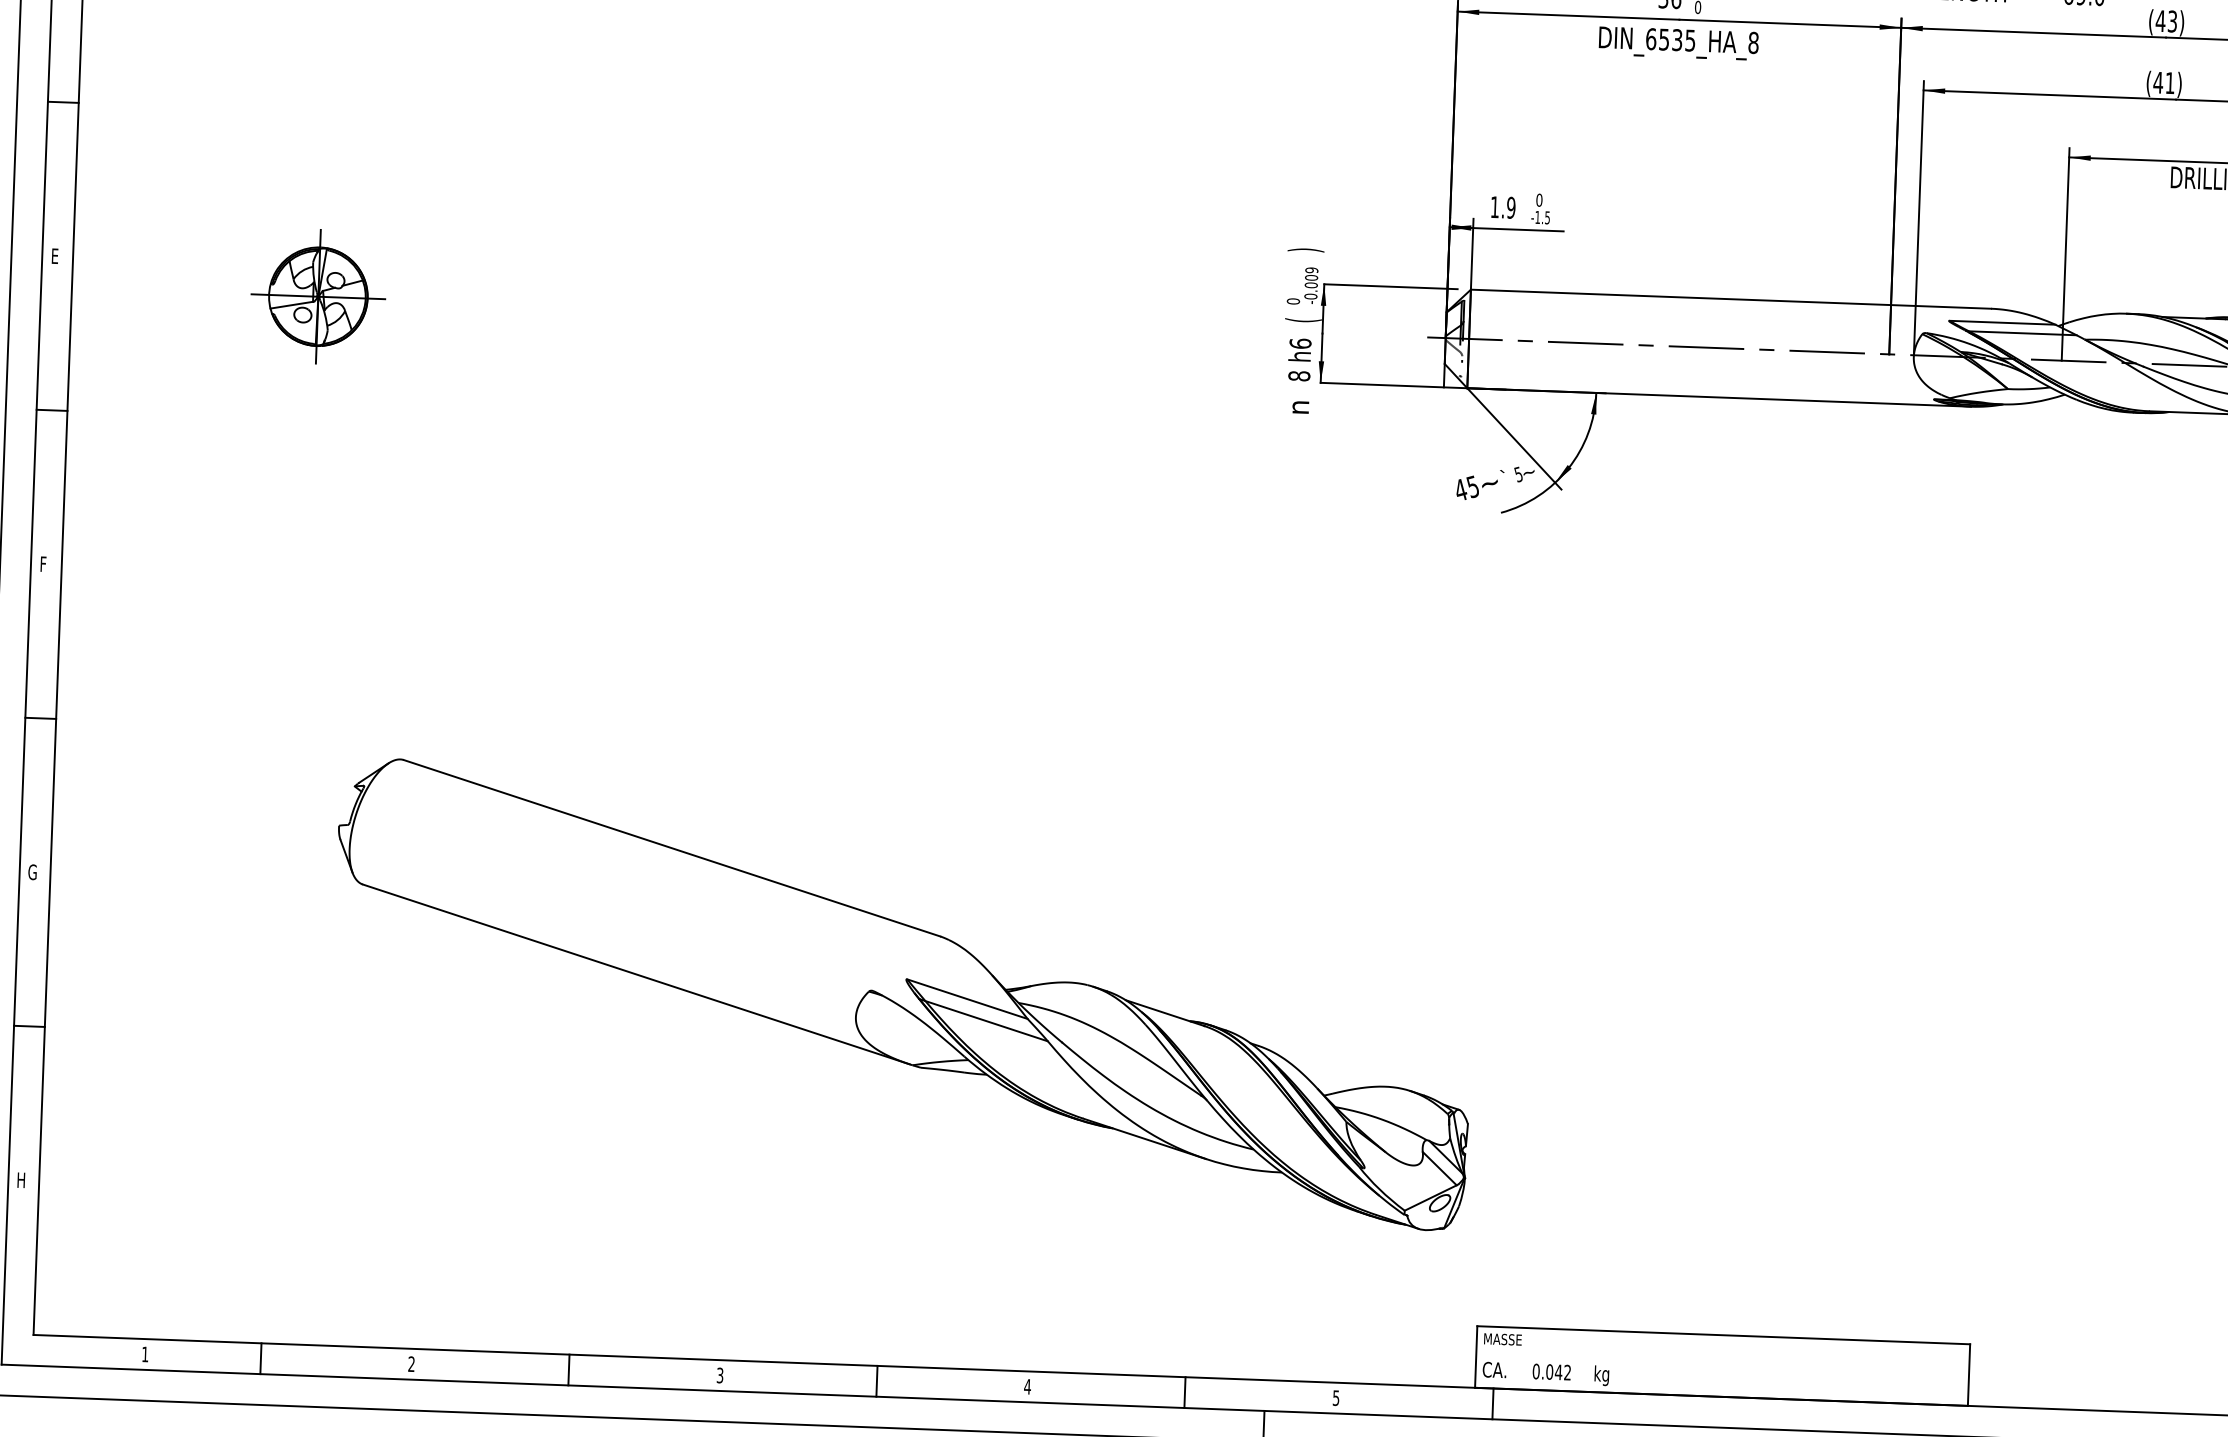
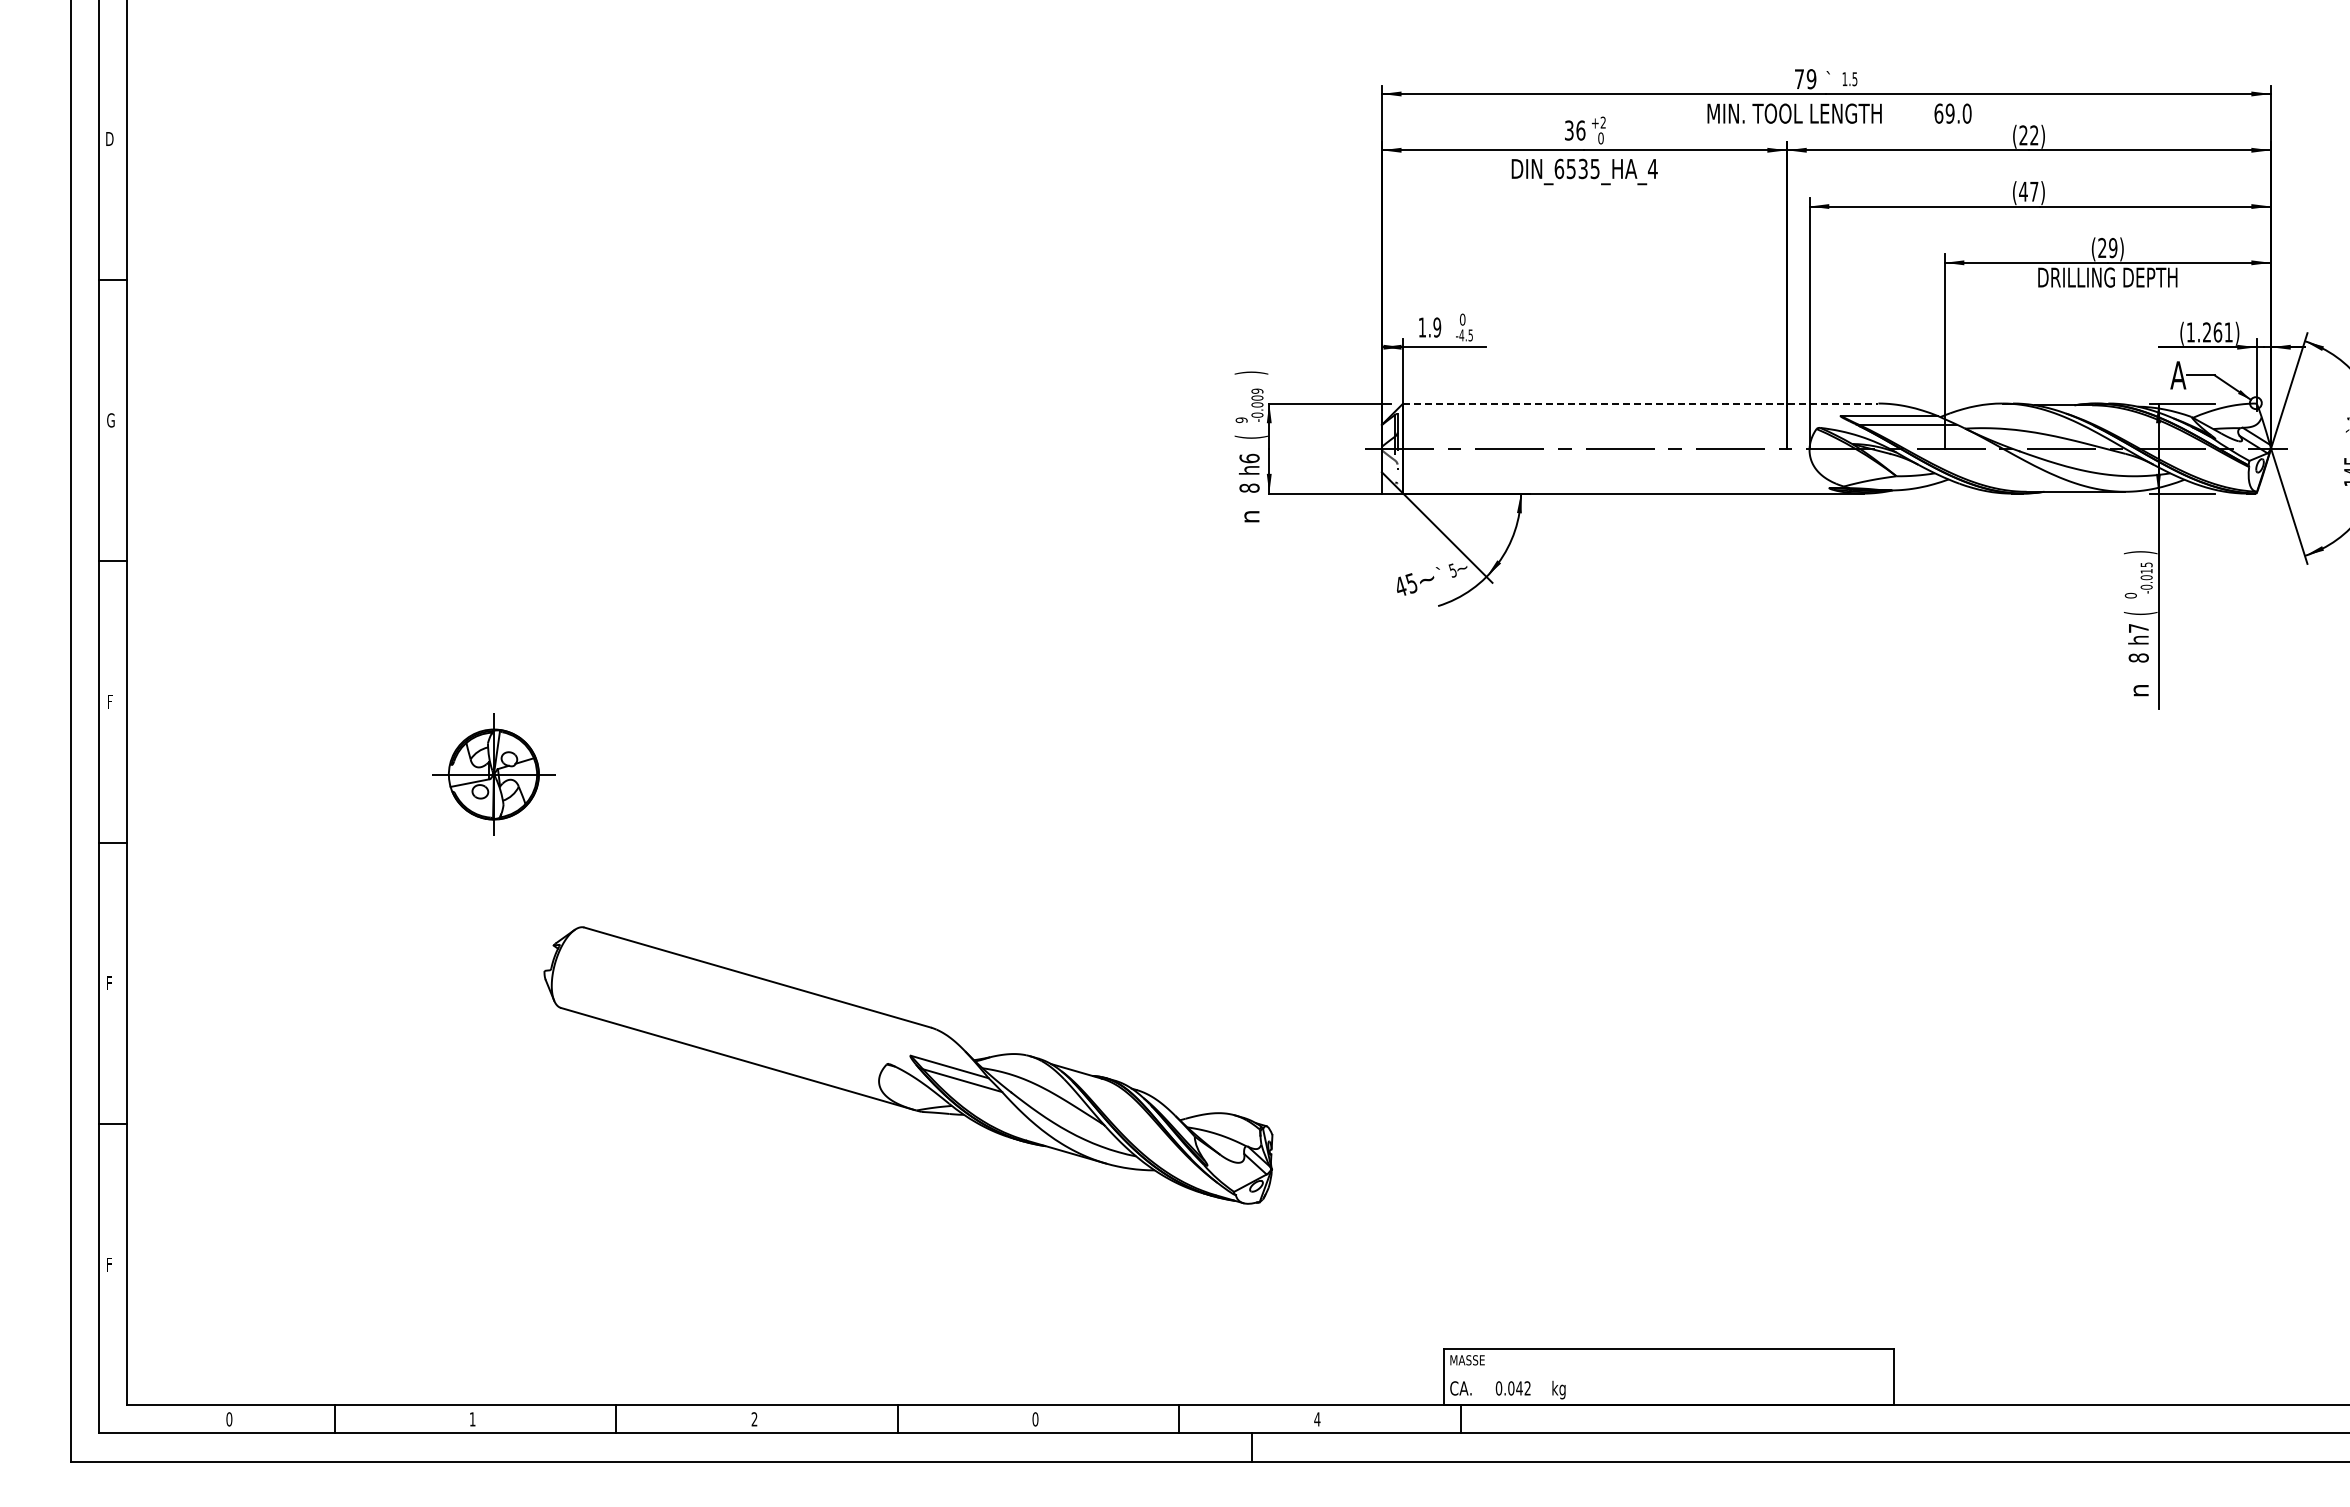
text: (2166, 21) -> (2028, 135), (43) -> (22)
text: (1753, 42) -> (1652, 168), DIN_6535_HA_8 -> DIN_6535_HA_4
text: (2170, 82) -> (2034, 191), (41) -> (47)
text: (1537, 217) -> (1461, 335), -1.5 -> -4.5
text: (55, 256) -> (110, 420), E -> G
part: (317, 296) -> (493, 774), moved
line: (1730, 299) -> (1640, 403), solid -> dashed
text: (1293, 301) -> (1241, 420), 0 -> 9
text: (32, 872) -> (110, 983), G -> F
part: (902, 994) -> (908, 1065), size x0.7
text: (21, 1180) -> (110, 1264), H -> F
text: (145, 1354) -> (229, 1419), 1 -> 0
text: (411, 1364) -> (472, 1419), 2 -> 1
text: (720, 1375) -> (754, 1419), 3 -> 2
text: (1027, 1386) -> (1035, 1419), 4 -> 0
text: (1336, 1398) -> (1317, 1419), 5 -> 4

